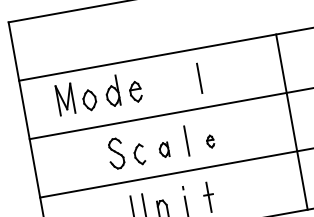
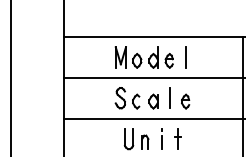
part: (97, 93) -> (143, 57), moved
part: (210, 141) -> (185, 101), size x1.67
part: (164, 149) -> (153, 101), size x1.43

